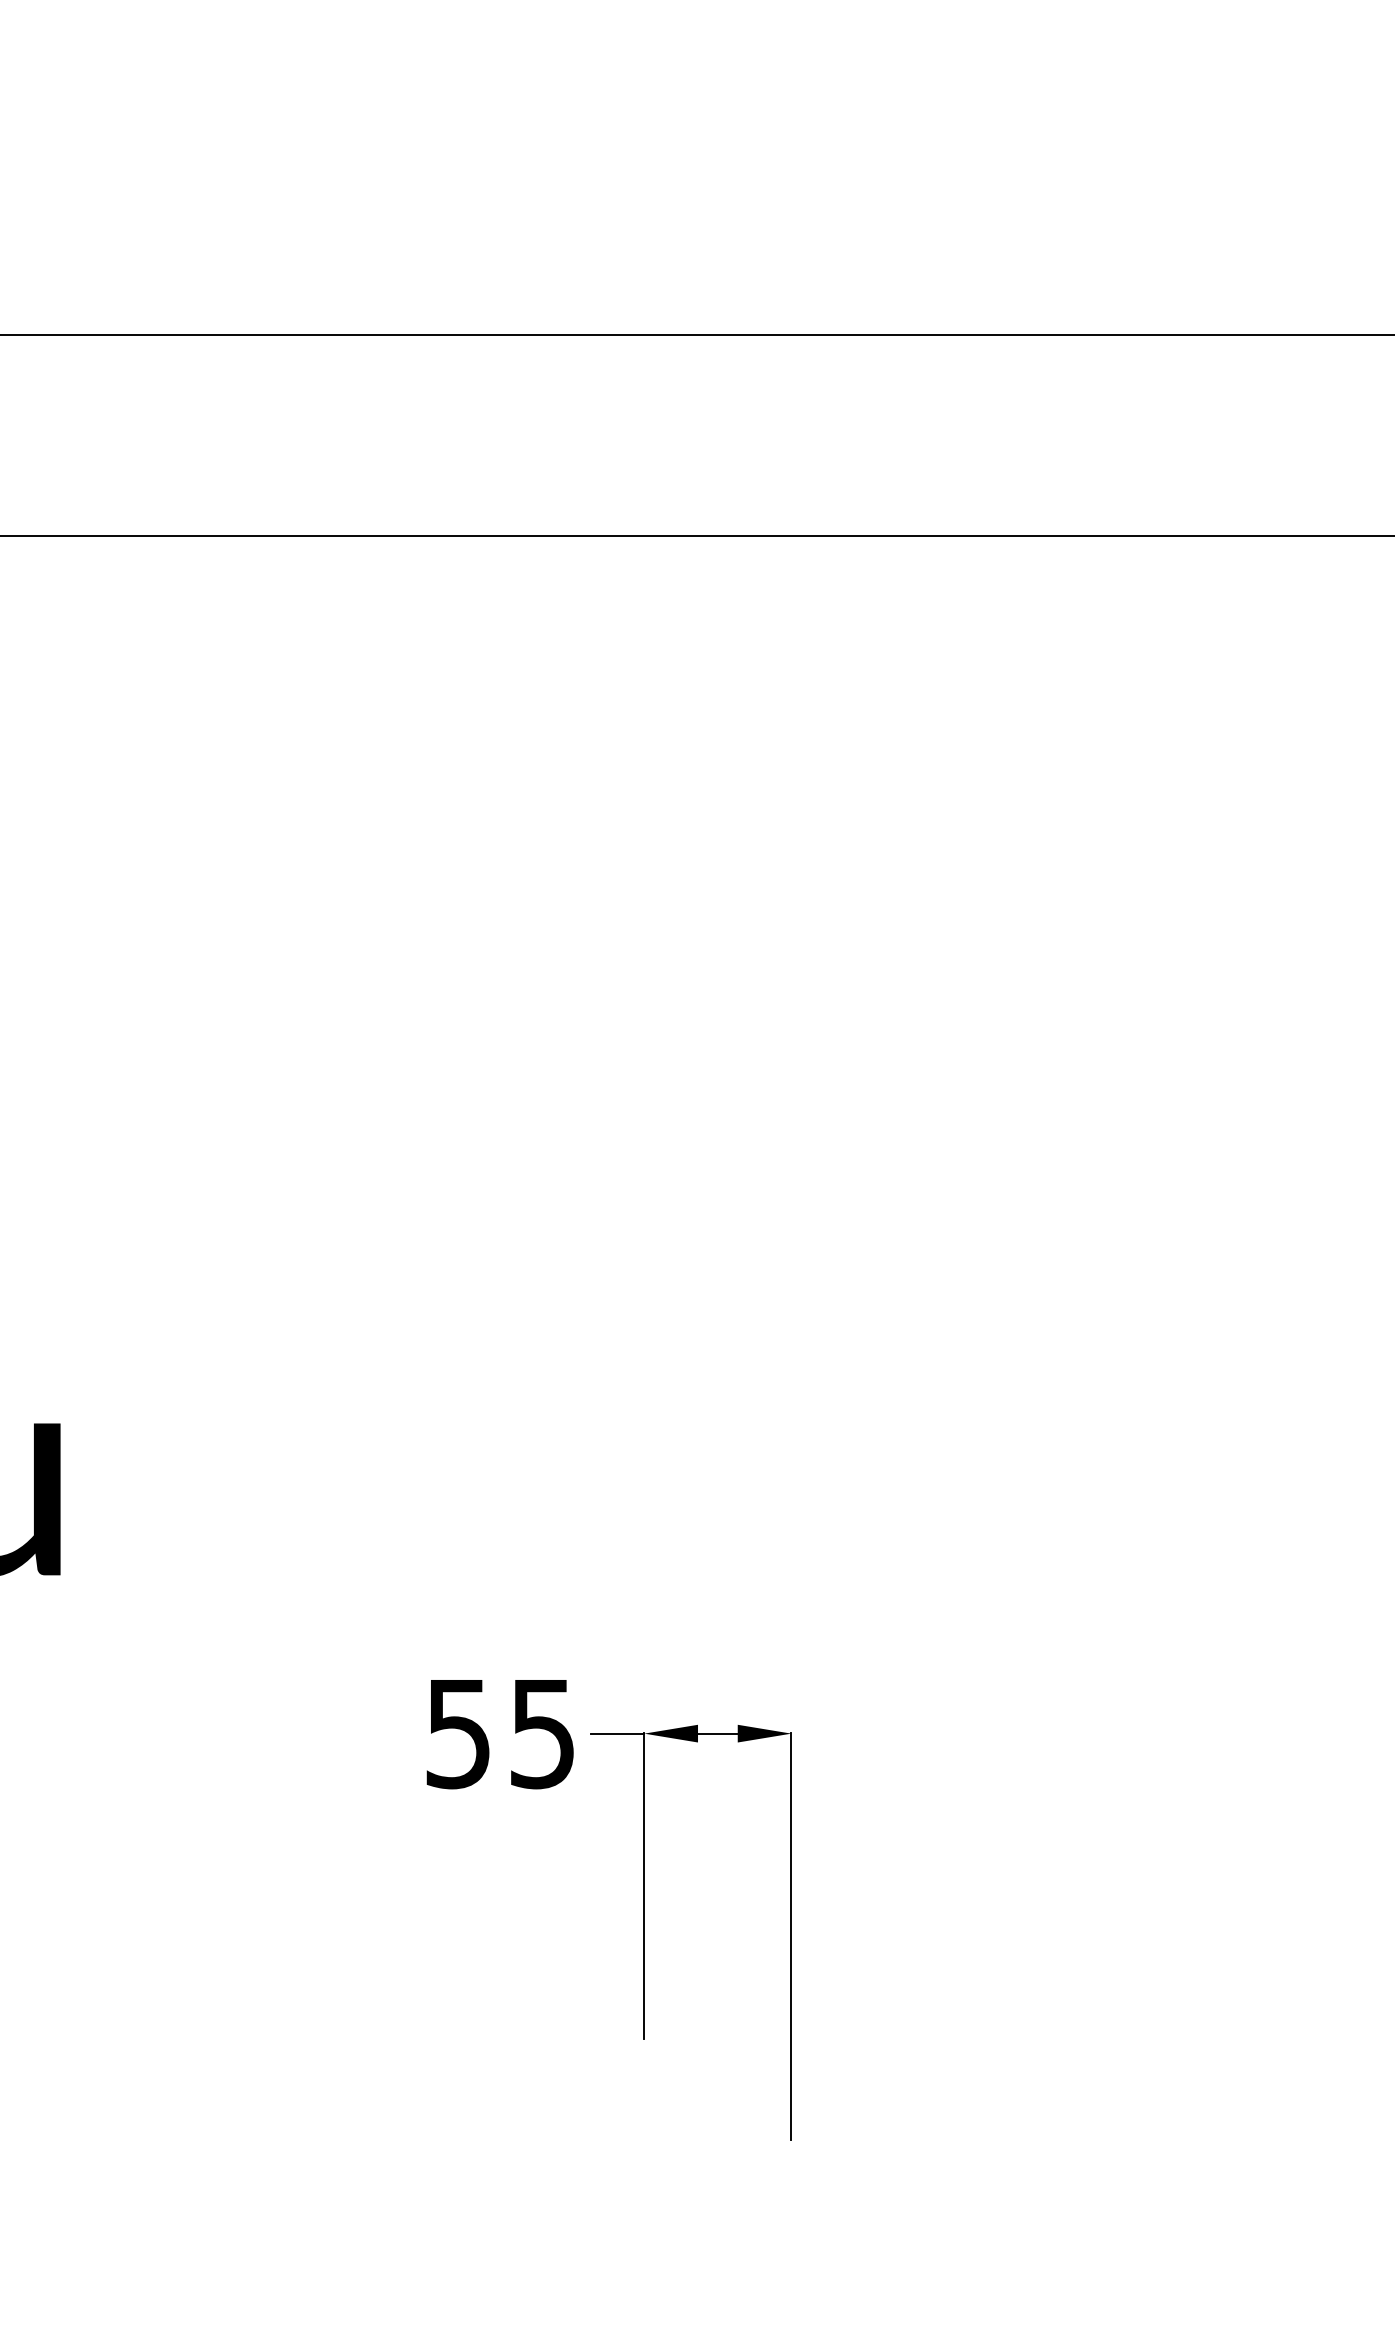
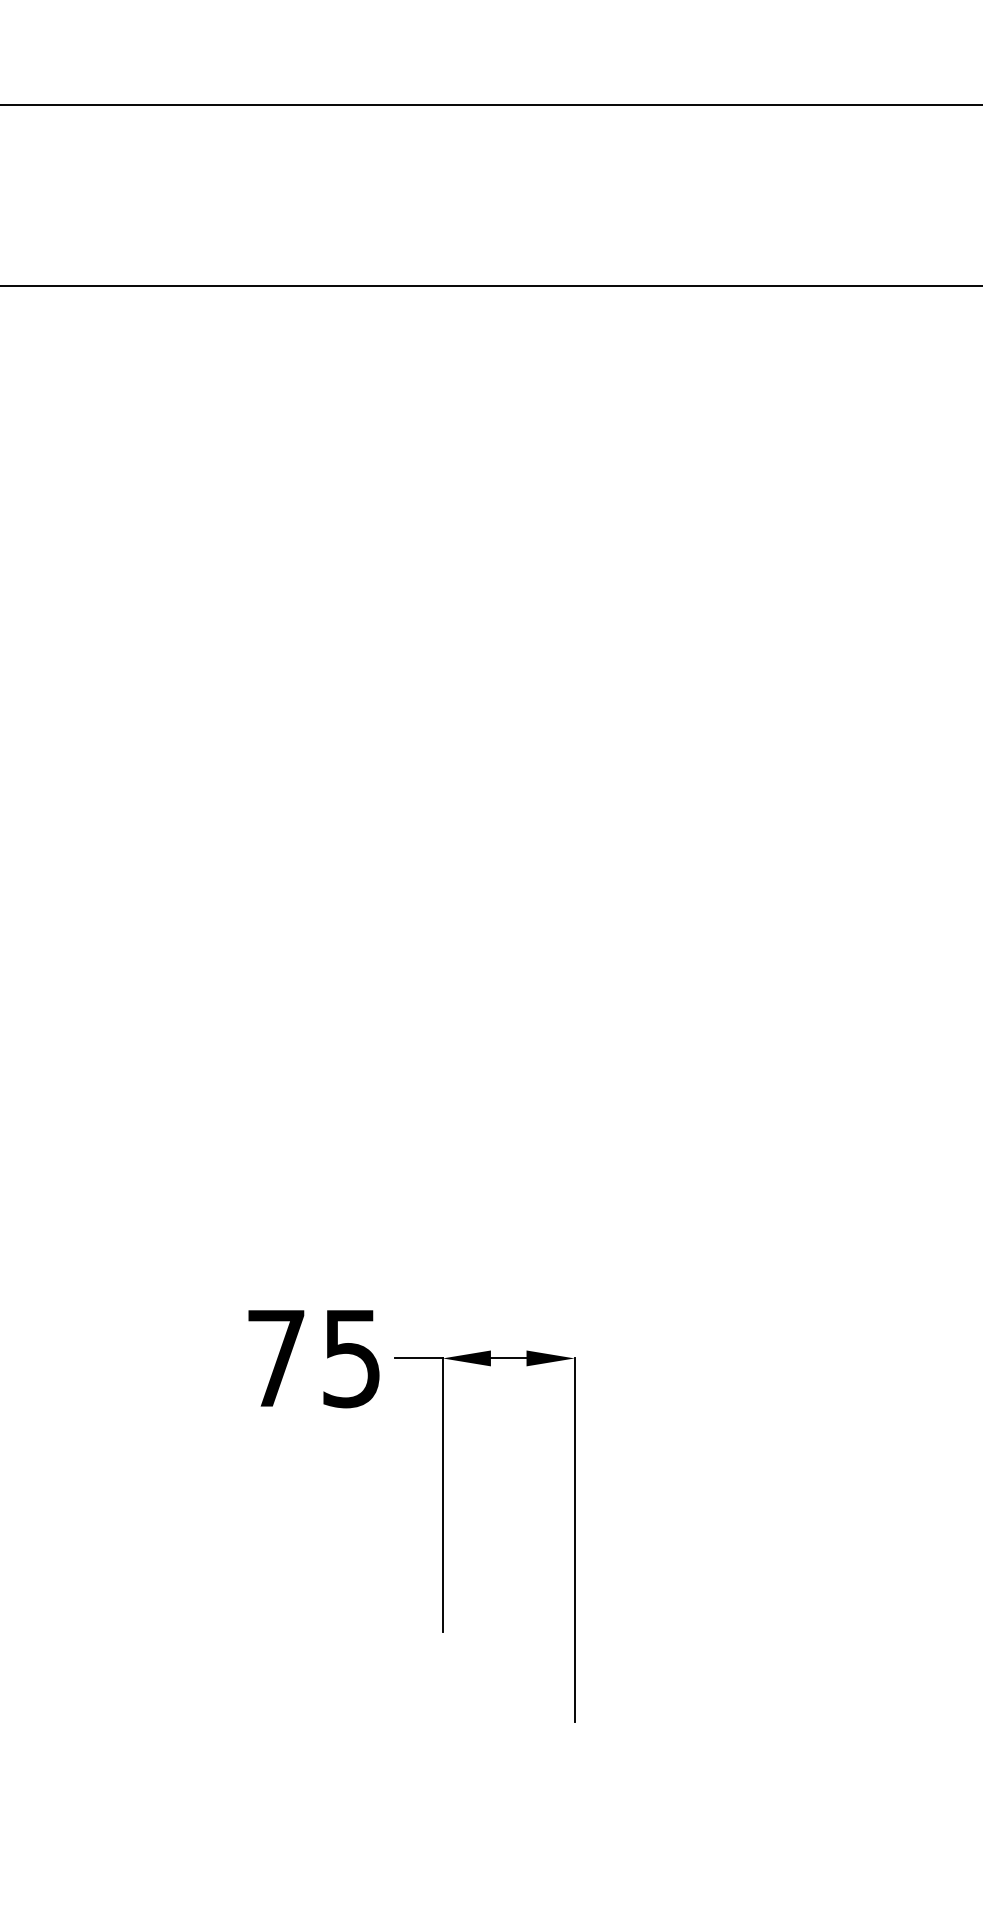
text: (457, 1734) -> (275, 1359), 55 -> 75

